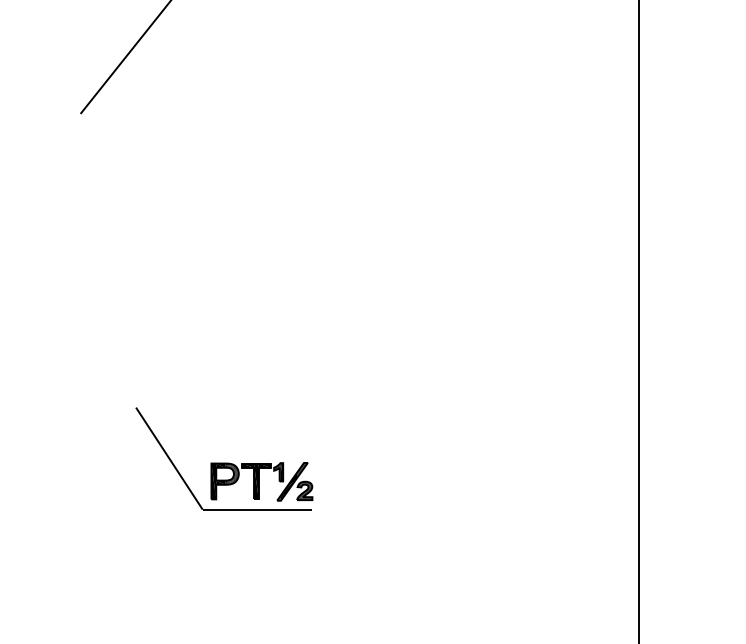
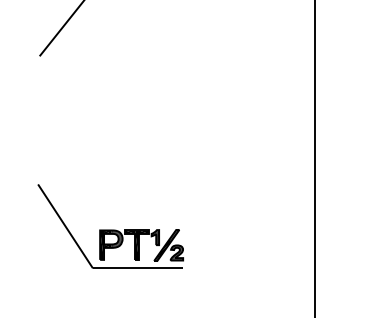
part: (224, 458) -> (110, 226), size x1.67

